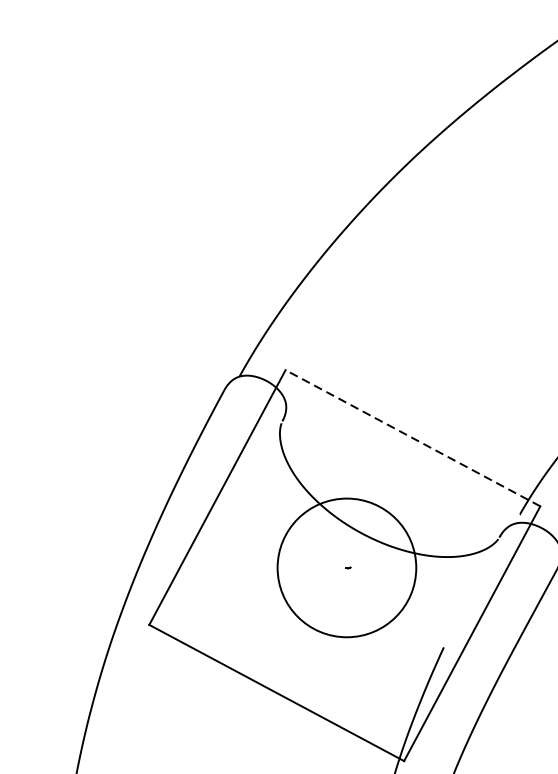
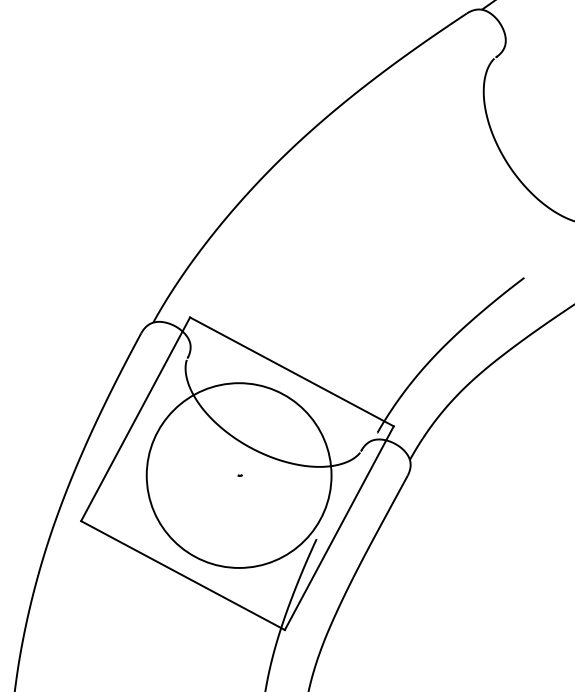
line: (412, 437) -> (291, 371), dashed -> solid
circle: (346, 567) -> (238, 475), size x1.67

